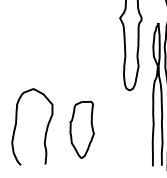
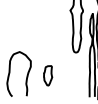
part: (80, 129) -> (47, 75), size x0.6

